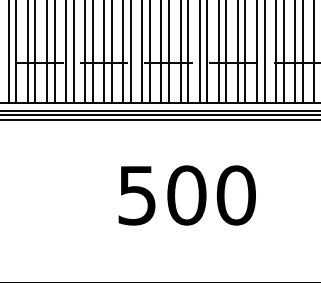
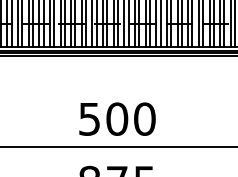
text: (187, 194) -> (117, 118), moved

